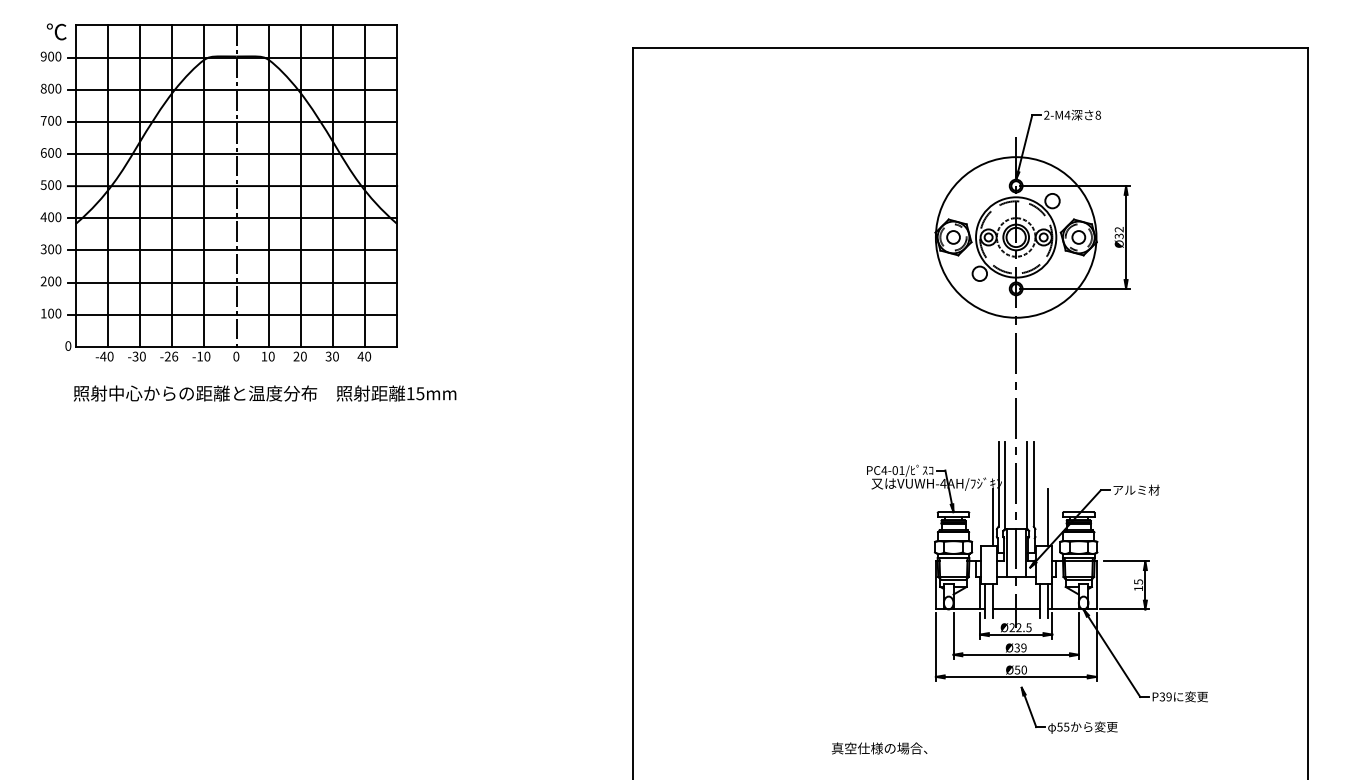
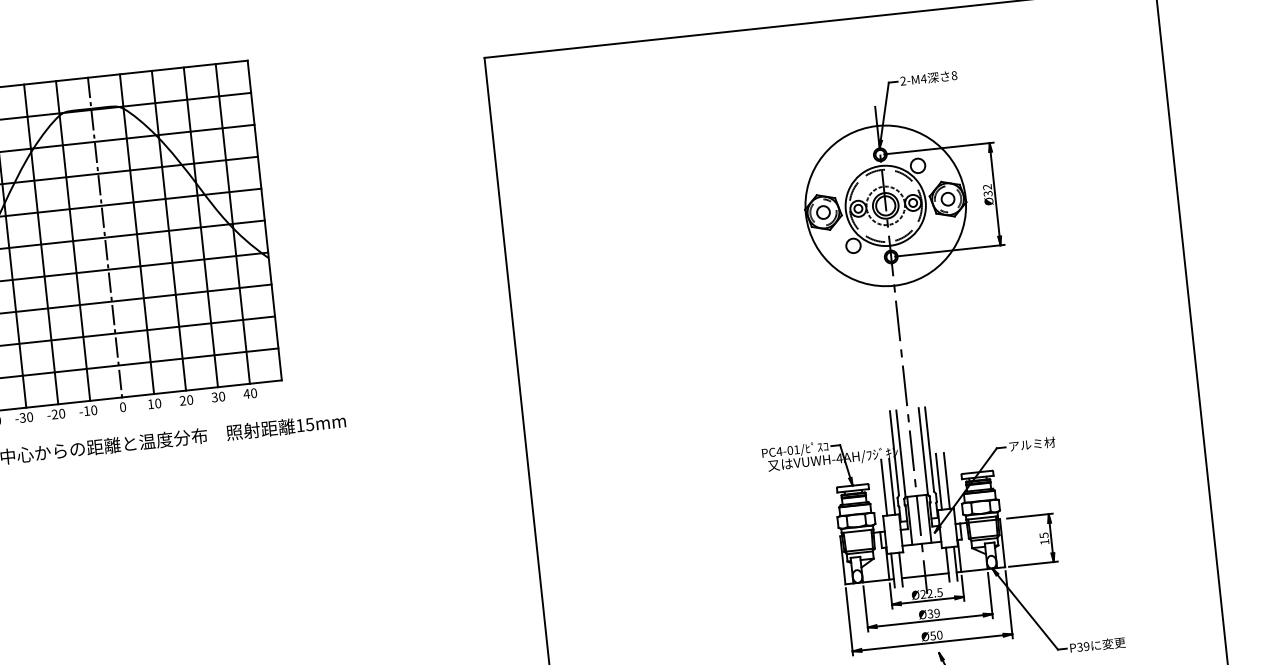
text: (175, 356) -> (62, 413), -26 -> -20
line: (984, 517) -> (884, 487), added
line: (1039, 517) -> (938, 481), added

